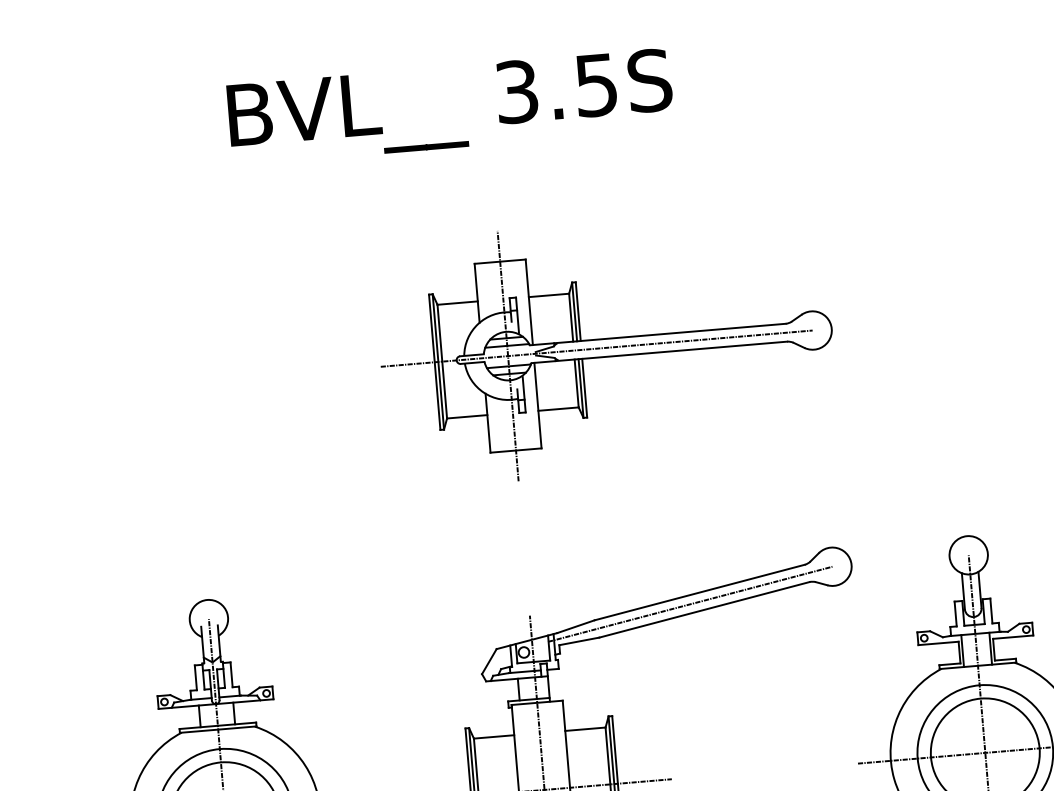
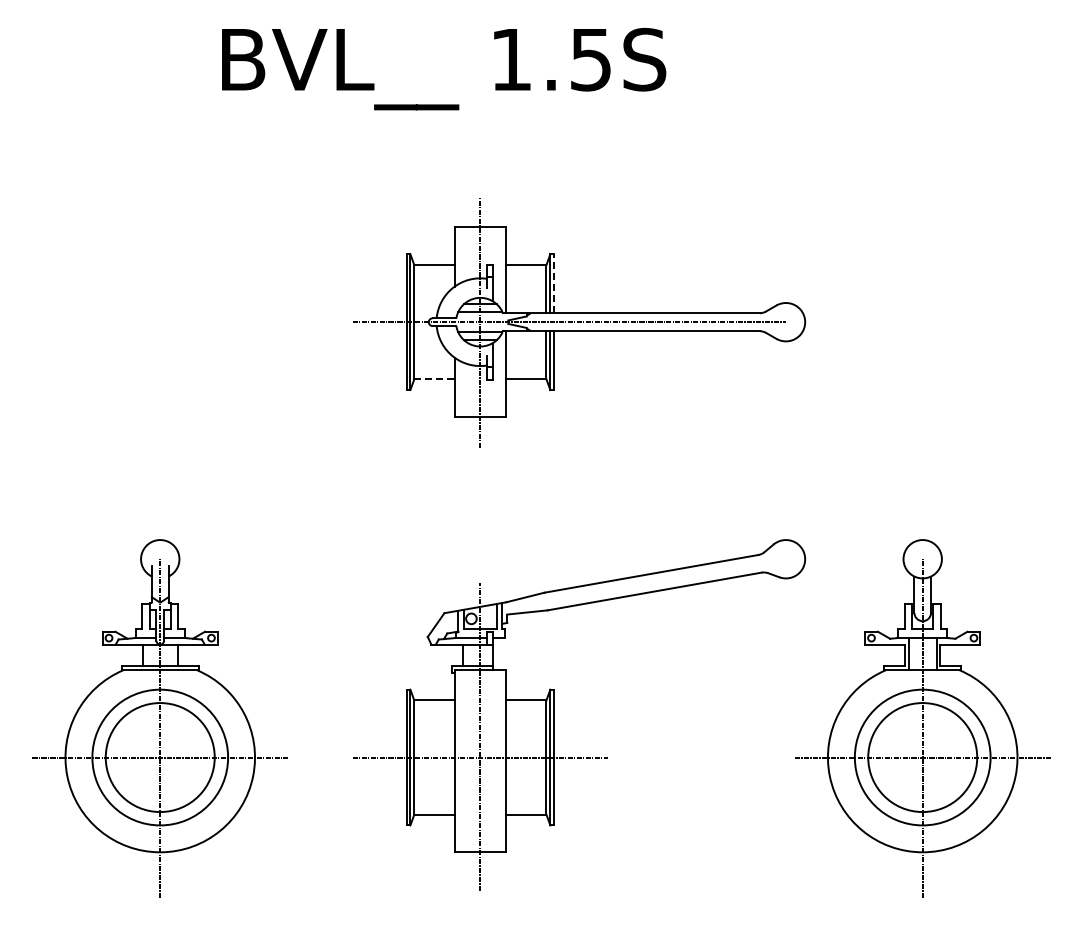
text: (517, 91) -> (511, 59), 3.5S -> 1.5S
line: (578, 311) -> (554, 283), solid -> dashed
line: (468, 416) -> (435, 379), solid -> dashed
line: (689, 604) -> (640, 584), removed

